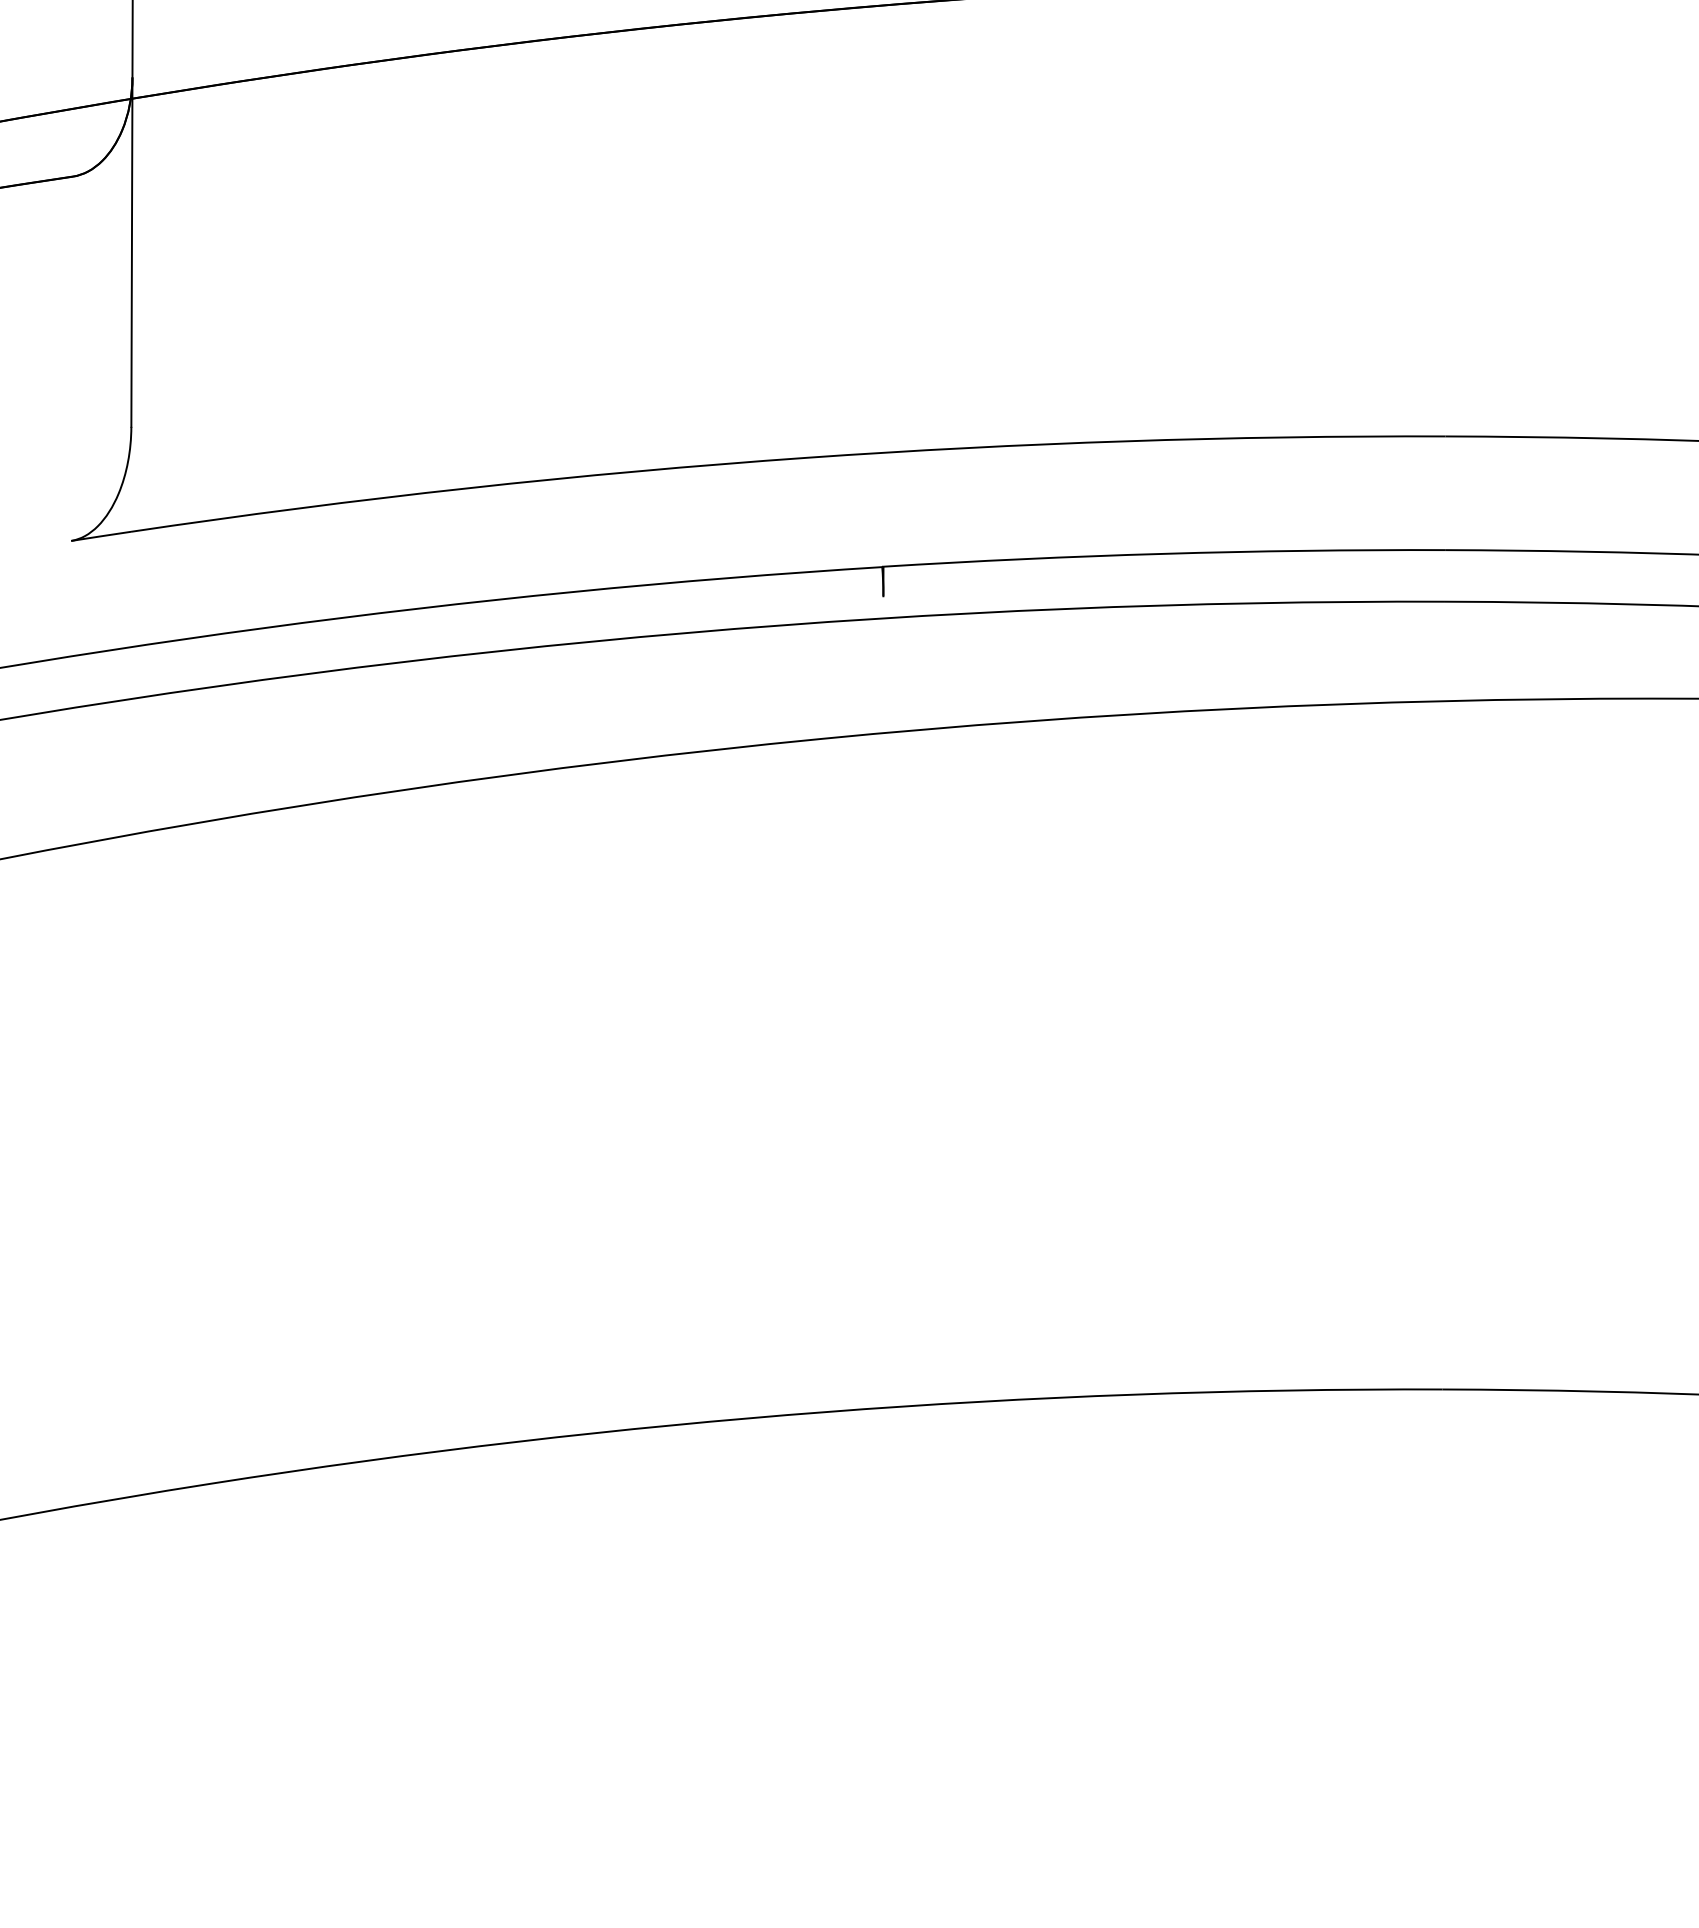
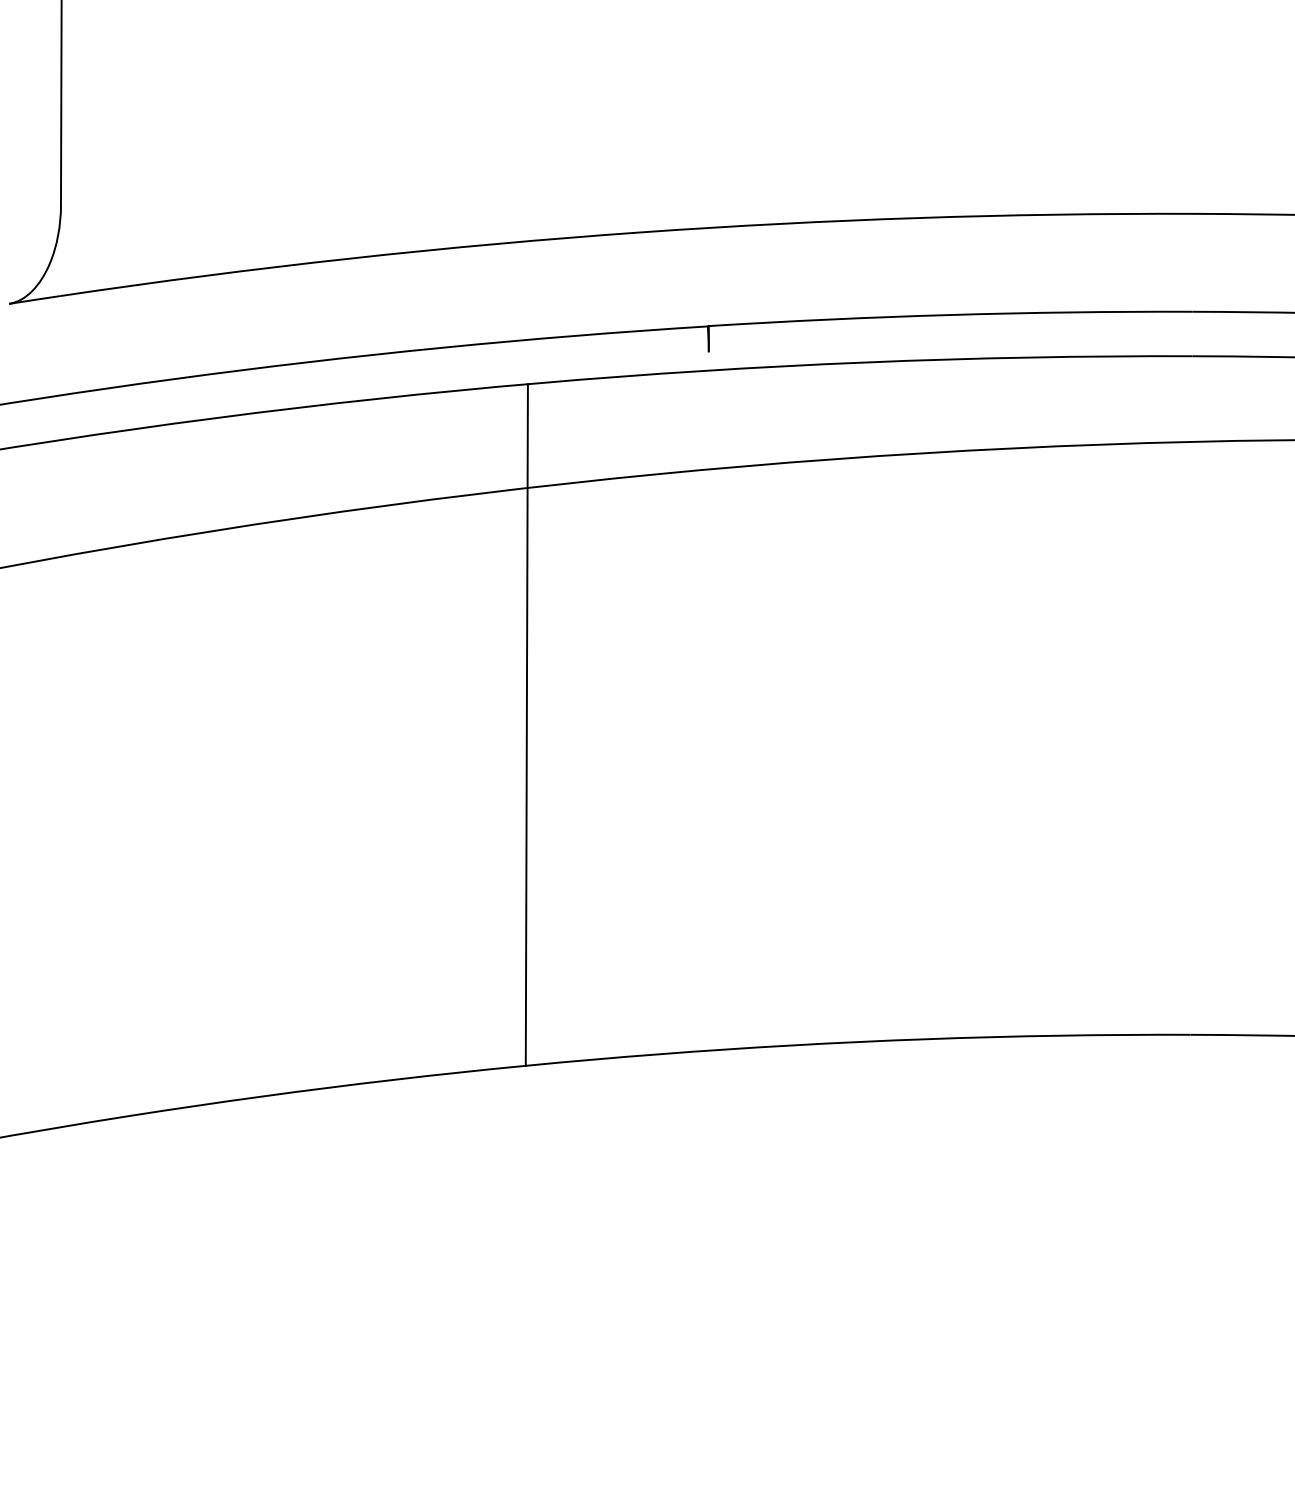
line: (671, 1029) -> (526, 724), added

